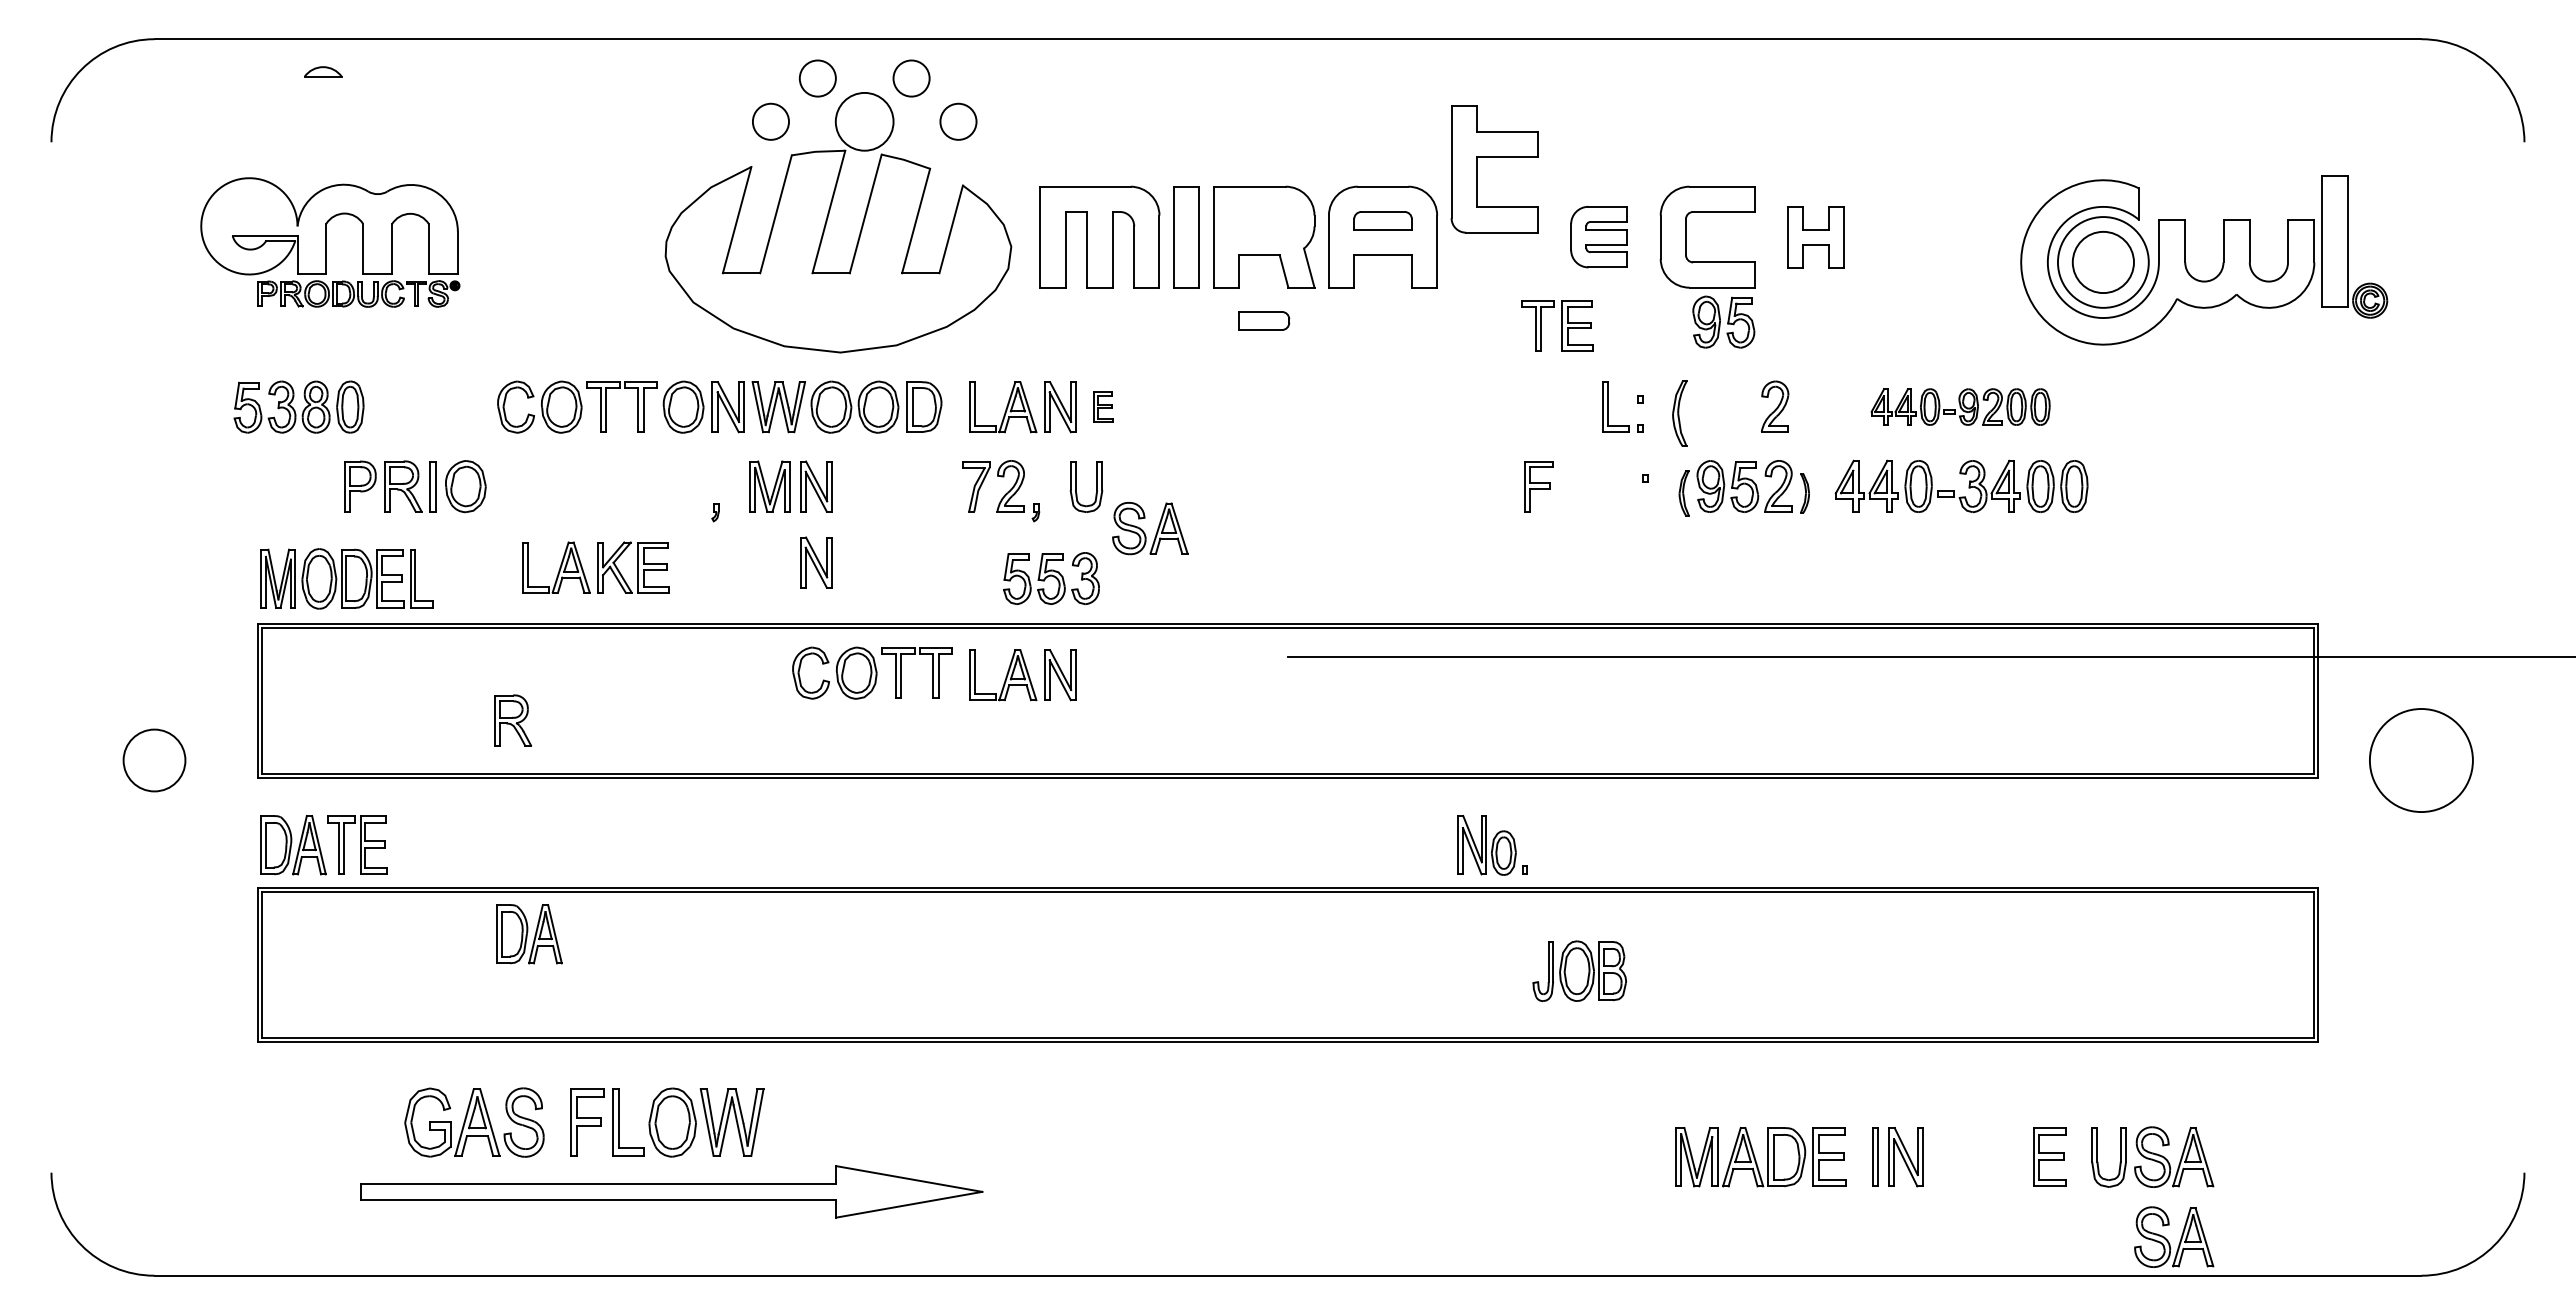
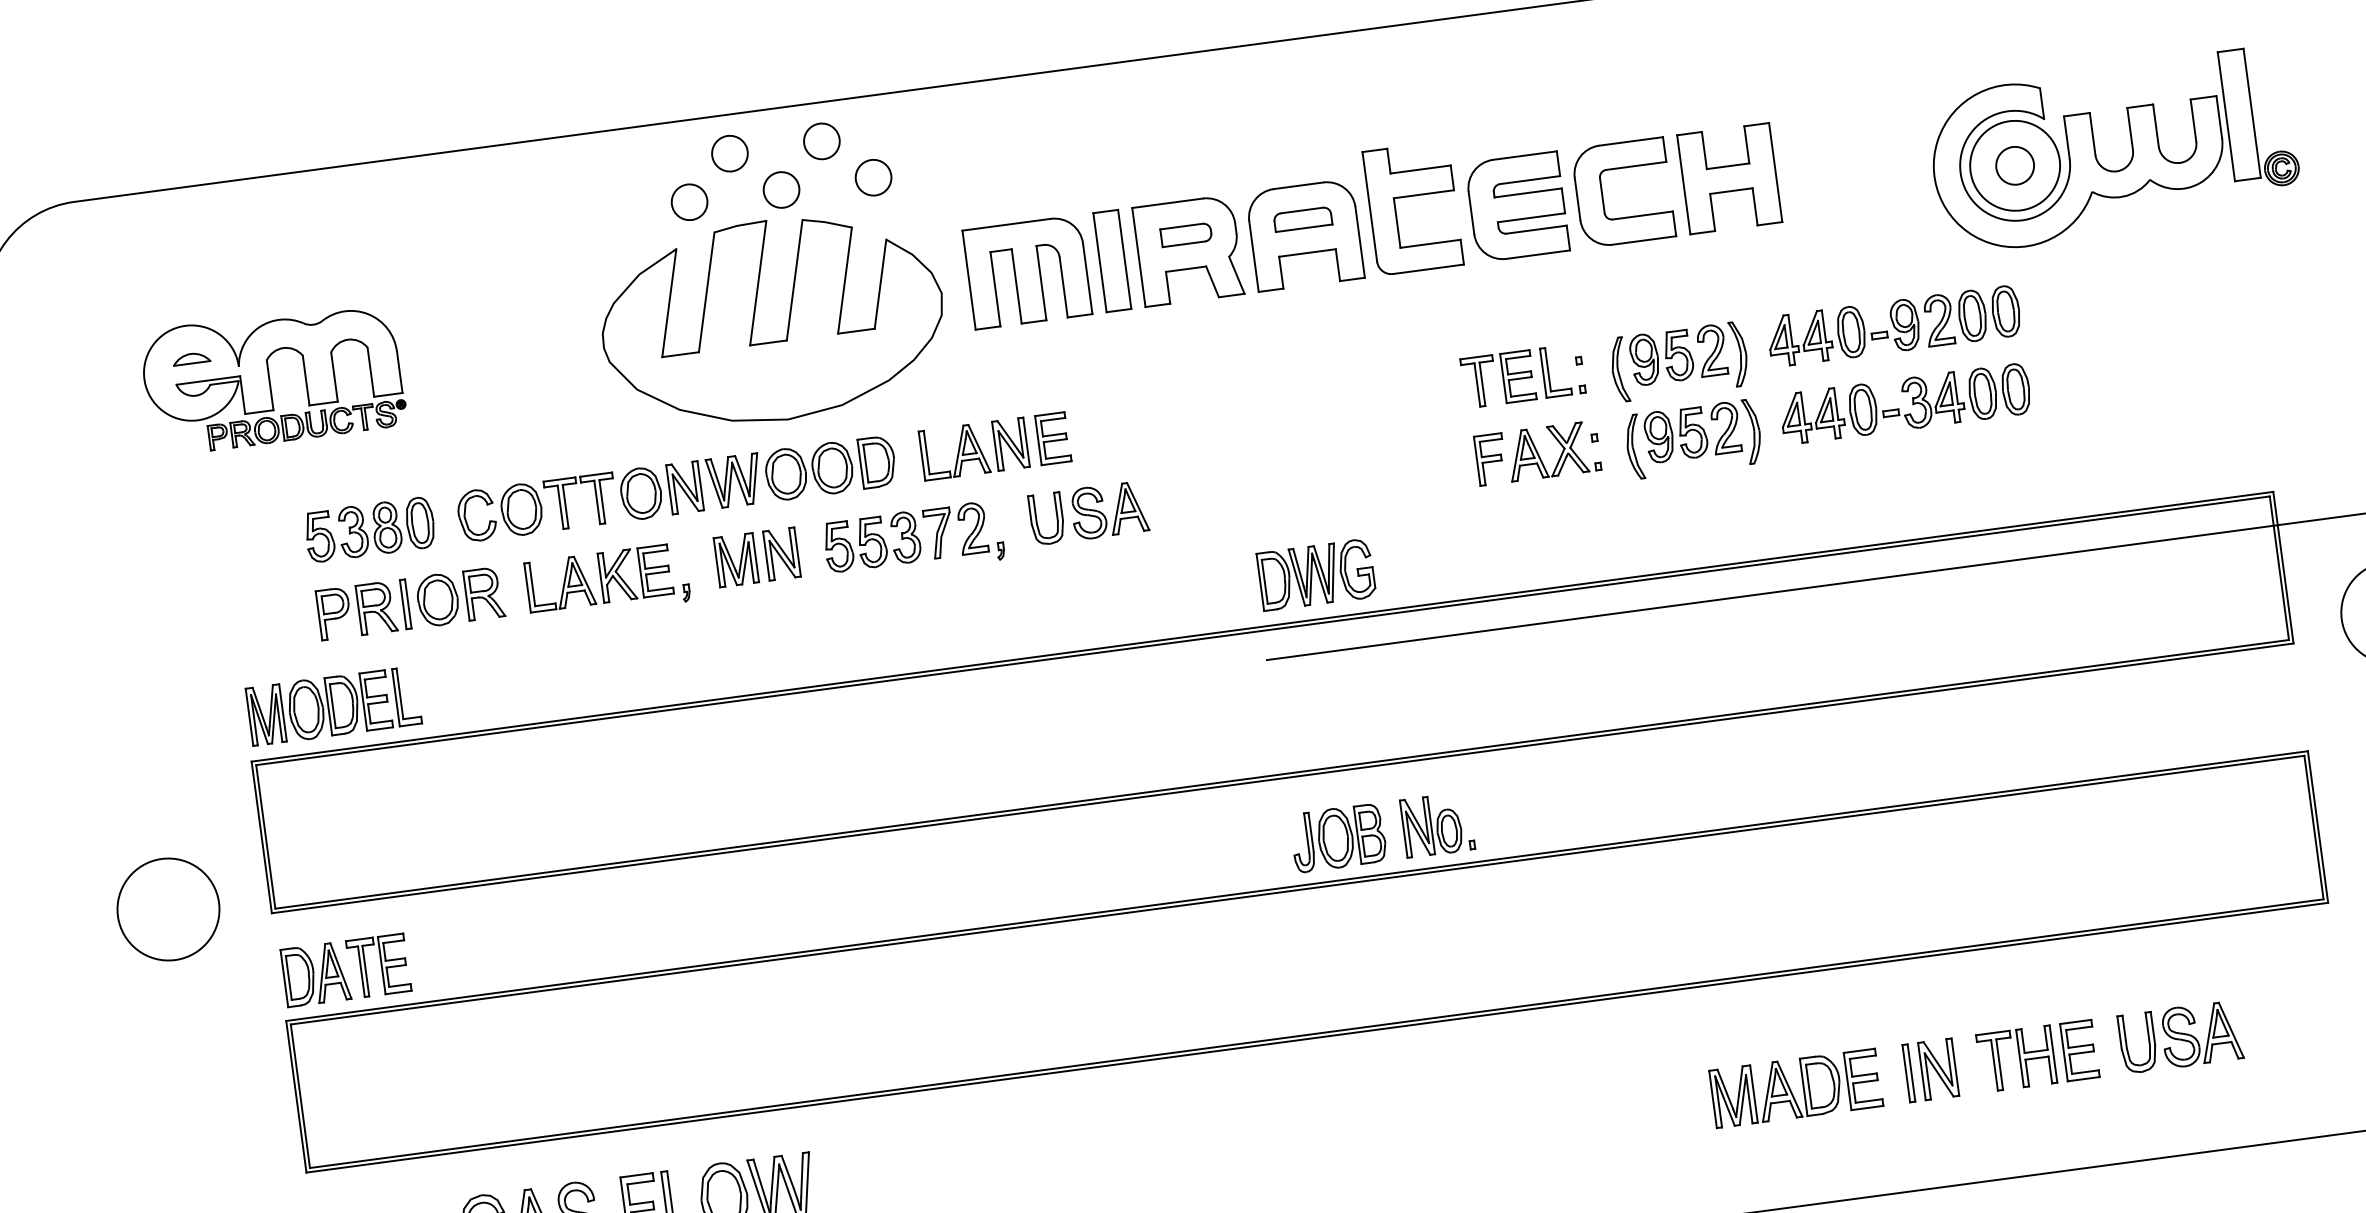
part: (323, 71) -> (191, 358), moved
circle: (864, 121) -> (781, 189), size x0.62
part: (1494, 157) -> (1411, 196), moved
part: (1598, 236) -> (1516, 206), size x1.67
part: (1815, 237) -> (1729, 179), size x1.67
circle: (2103, 262) -> (2015, 165), size x0.62
part: (1264, 320) -> (1186, 234), moved
part: (1723, 321) -> (1661, 356), moved
part: (1557, 325) -> (1498, 378), moved
part: (298, 406) -> (369, 529), moved
part: (1103, 406) -> (1053, 438), size x1.67
part: (1960, 406) -> (1893, 325), size x1.43
part: (1801, 413) -> (1738, 353), added
part: (1608, 492) -> (1559, 456), added
part: (1683, 493) -> (1633, 447), size x1.43
part: (1804, 493) -> (1752, 431), size x1.67
part: (1144, 531) -> (1104, 514), moved
part: (816, 562) -> (791, 628), removed
part: (595, 567) -> (598, 578), moved
part: (1051, 578) -> (872, 542), moved
part: (1348, 578) -> (1315, 574), added
part: (872, 672) -> (861, 729), removed
part: (1022, 675) -> (1008, 712), removed
part: (513, 720) -> (484, 593), moved
circle: (154, 760) -> (168, 909), size x1.67
part: (1492, 845) -> (1437, 825), moved
part: (529, 934) -> (559, 1031), removed
part: (1579, 970) -> (1338, 837), moved
part: (1985, 1156) -> (2016, 1058), added
part: (2180, 1238) -> (2218, 1113), removed

